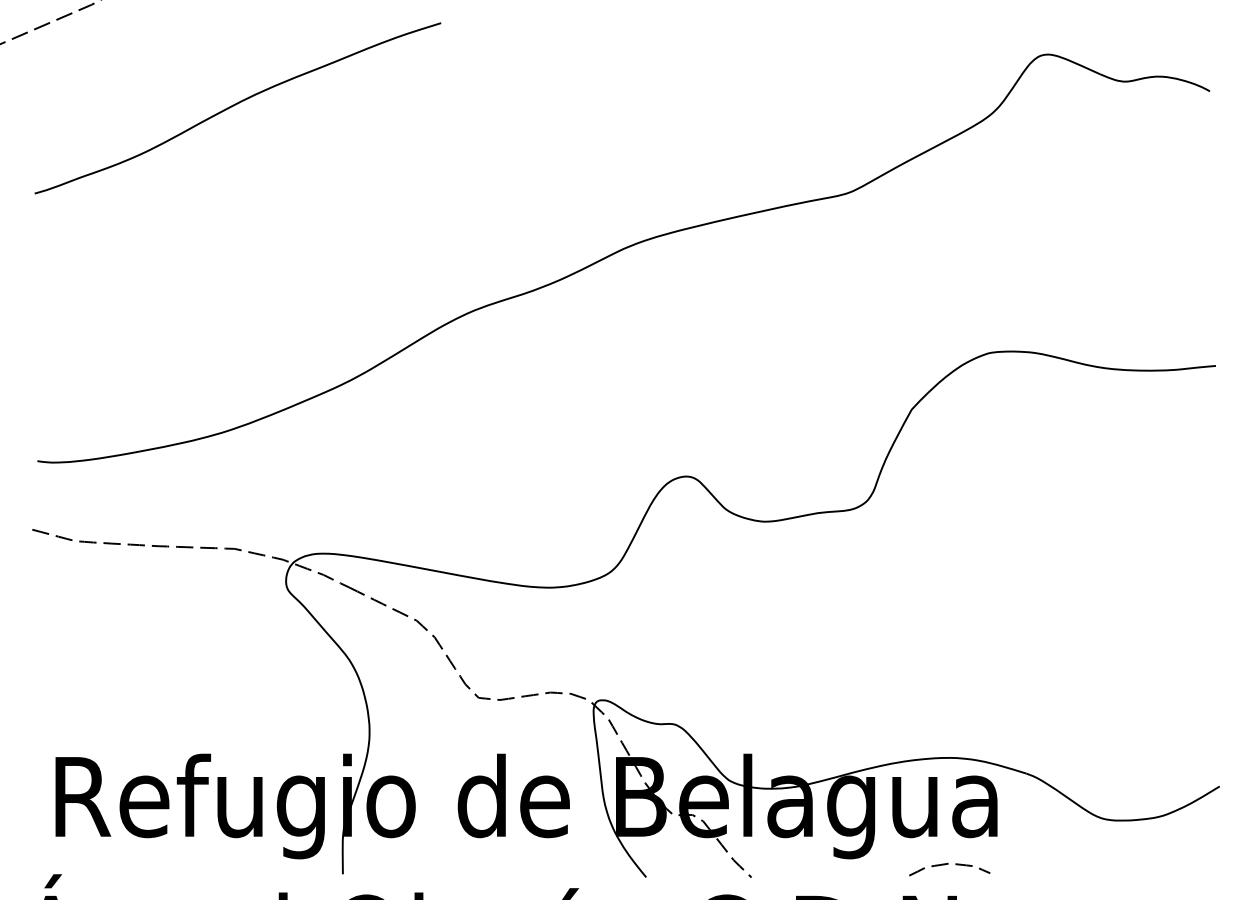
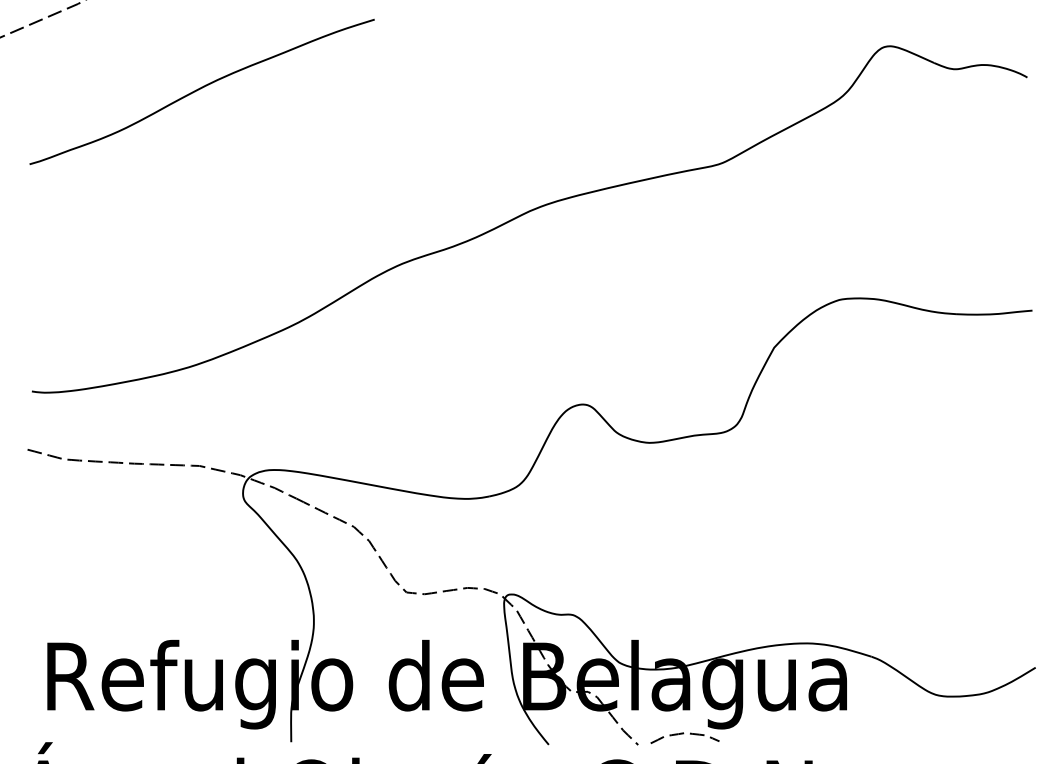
curve: (948, 864) -> (684, 733), moved

